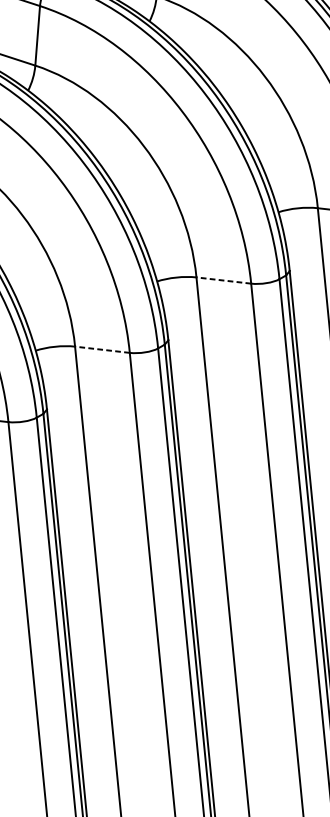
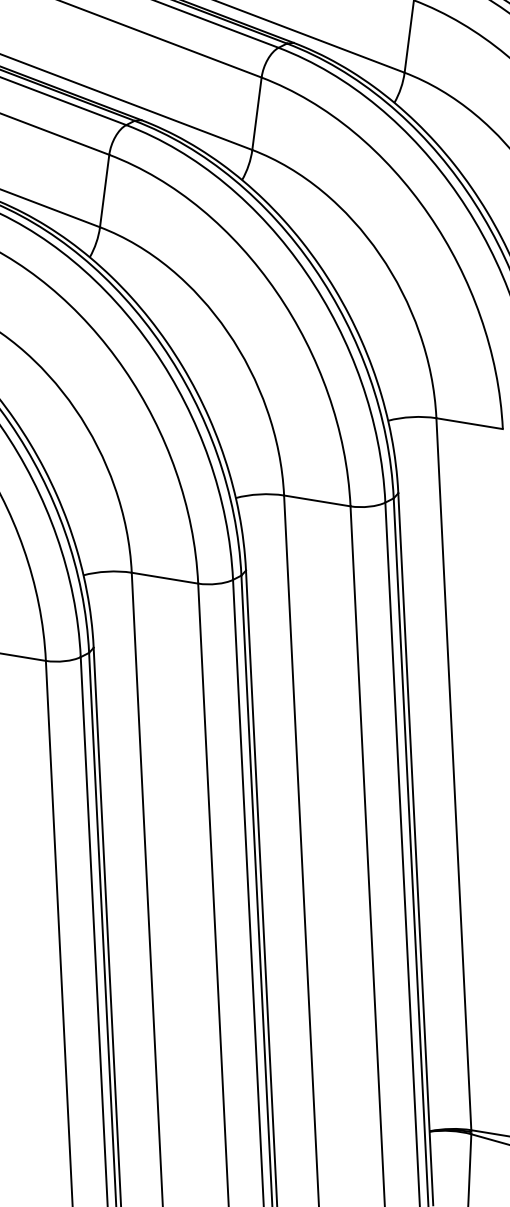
line: (223, 280) -> (317, 500), dashed -> solid
line: (102, 350) -> (164, 578), dashed -> solid

